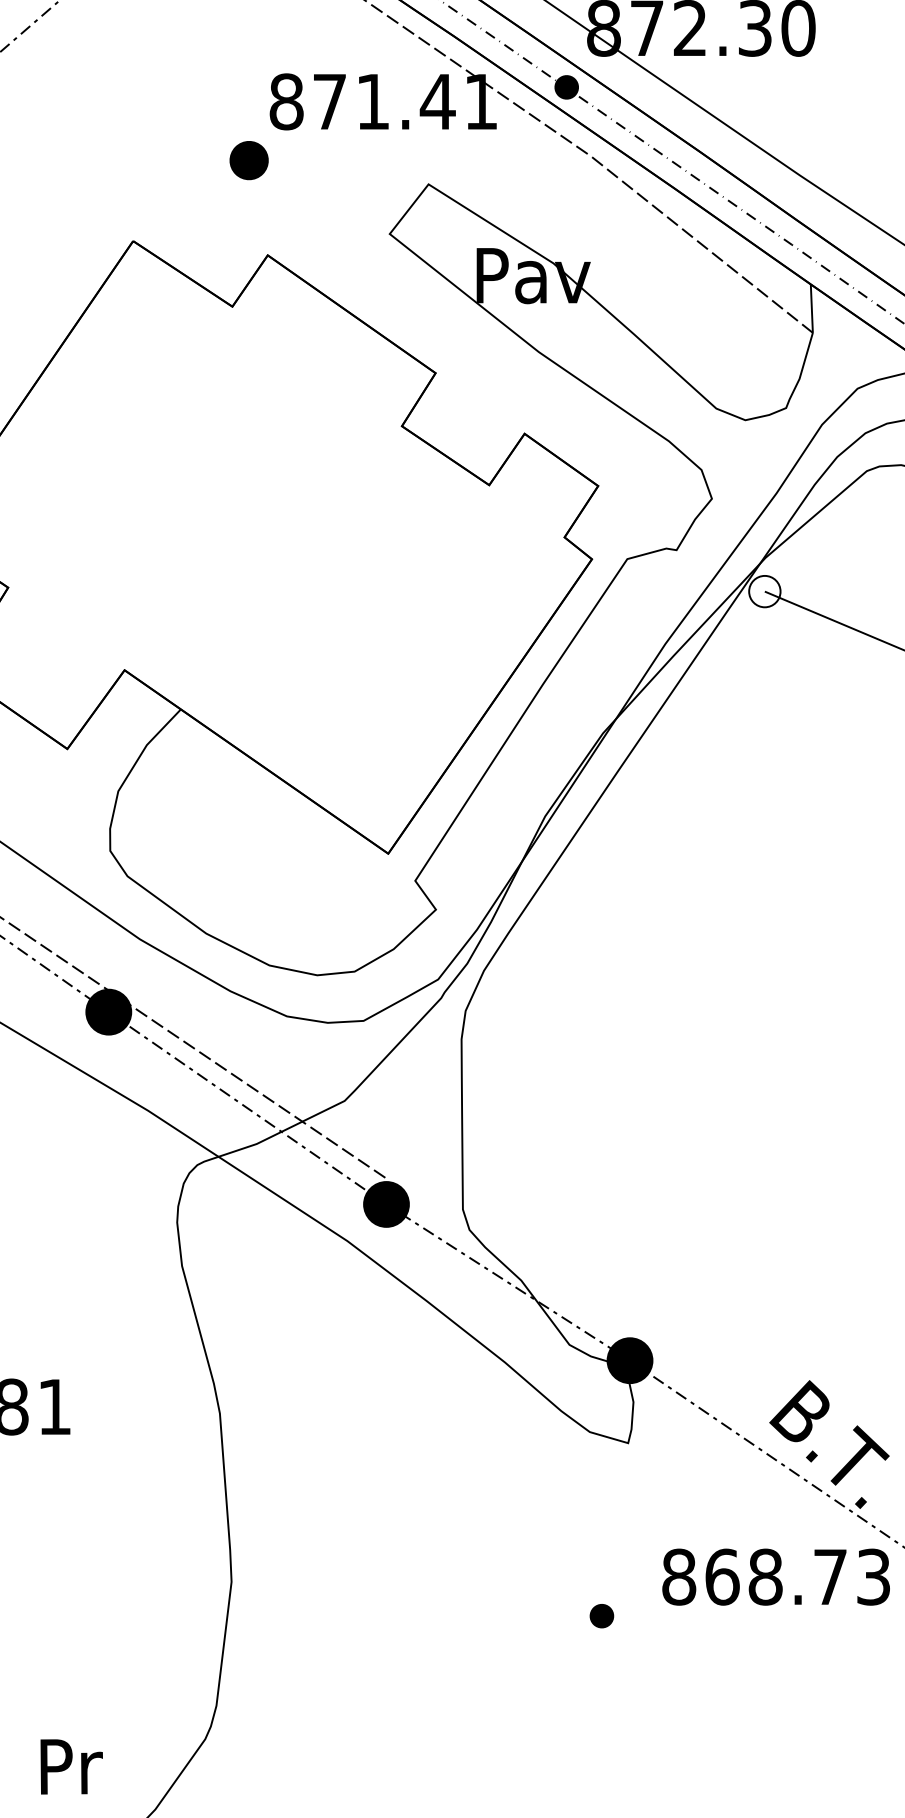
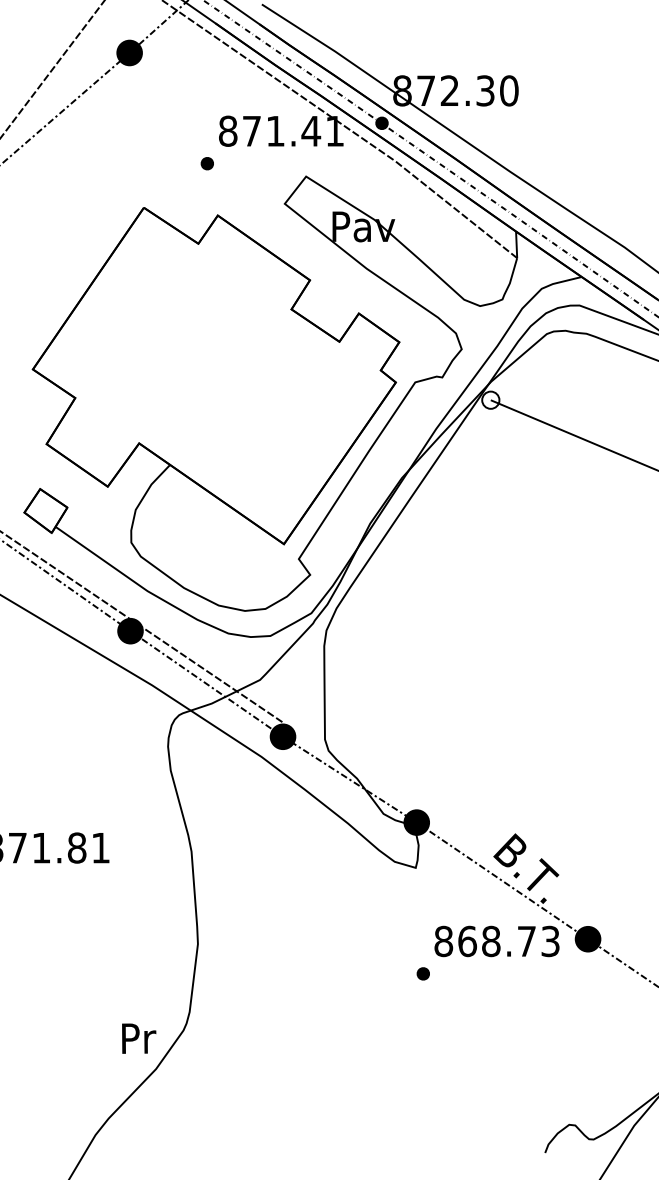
part: (247, 160) -> (206, 163), size x0.62
part: (600, 1615) -> (422, 973), moved
text: (72, 1766) -> (139, 1038), moved

